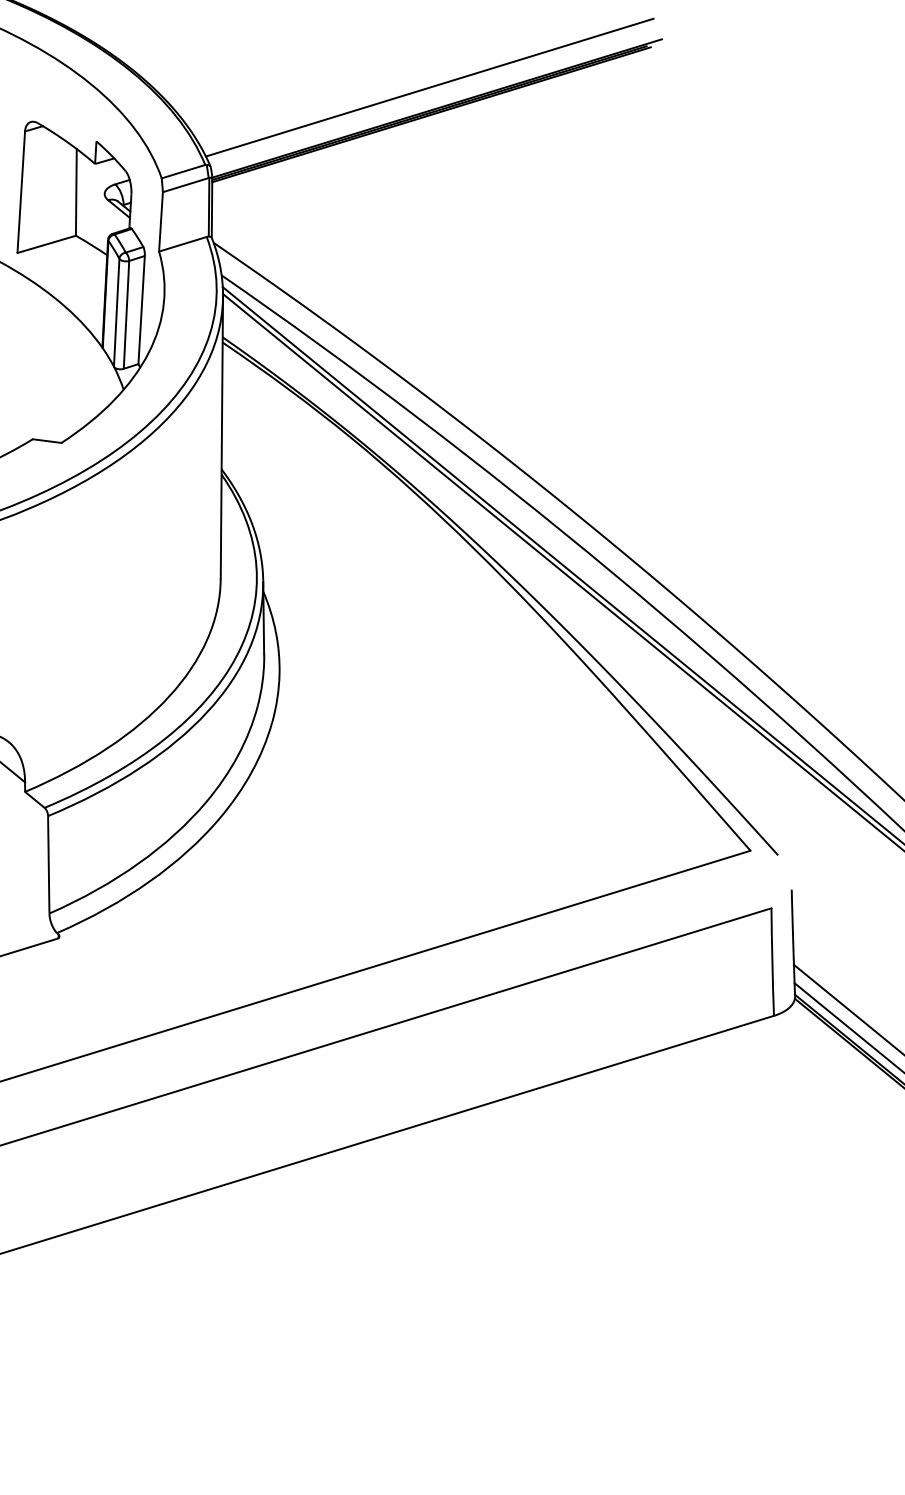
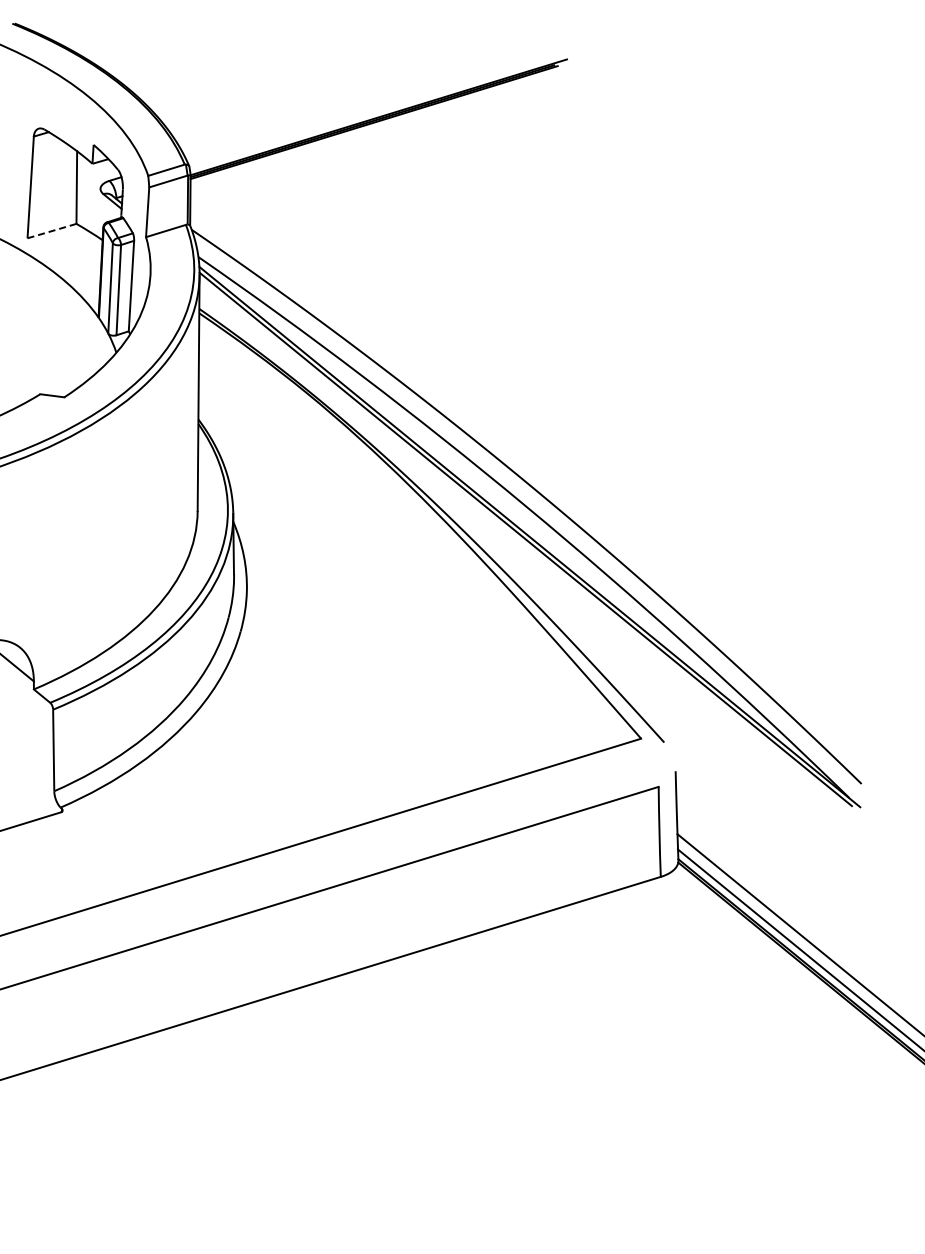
line: (429, 87) -> (372, 99), removed
line: (47, 244) -> (52, 231), solid -> dashed

